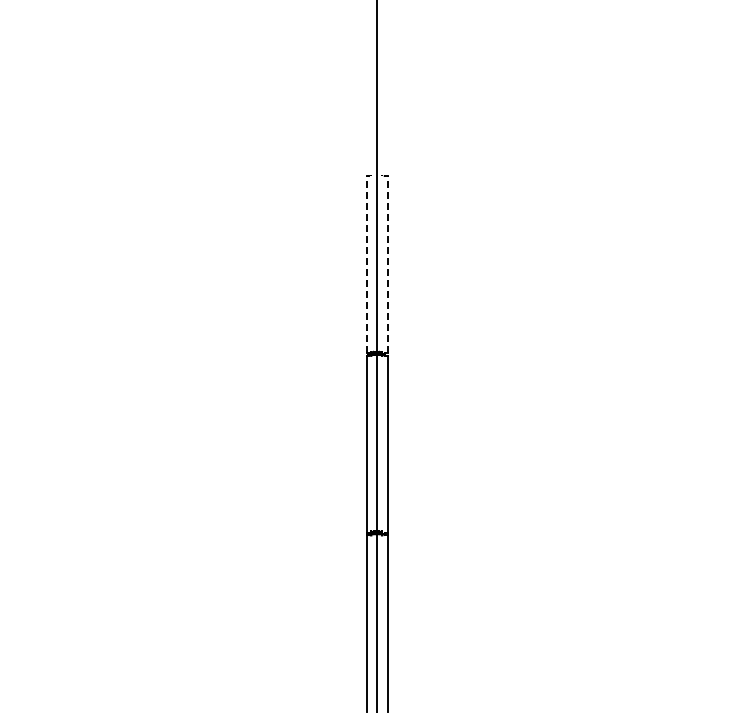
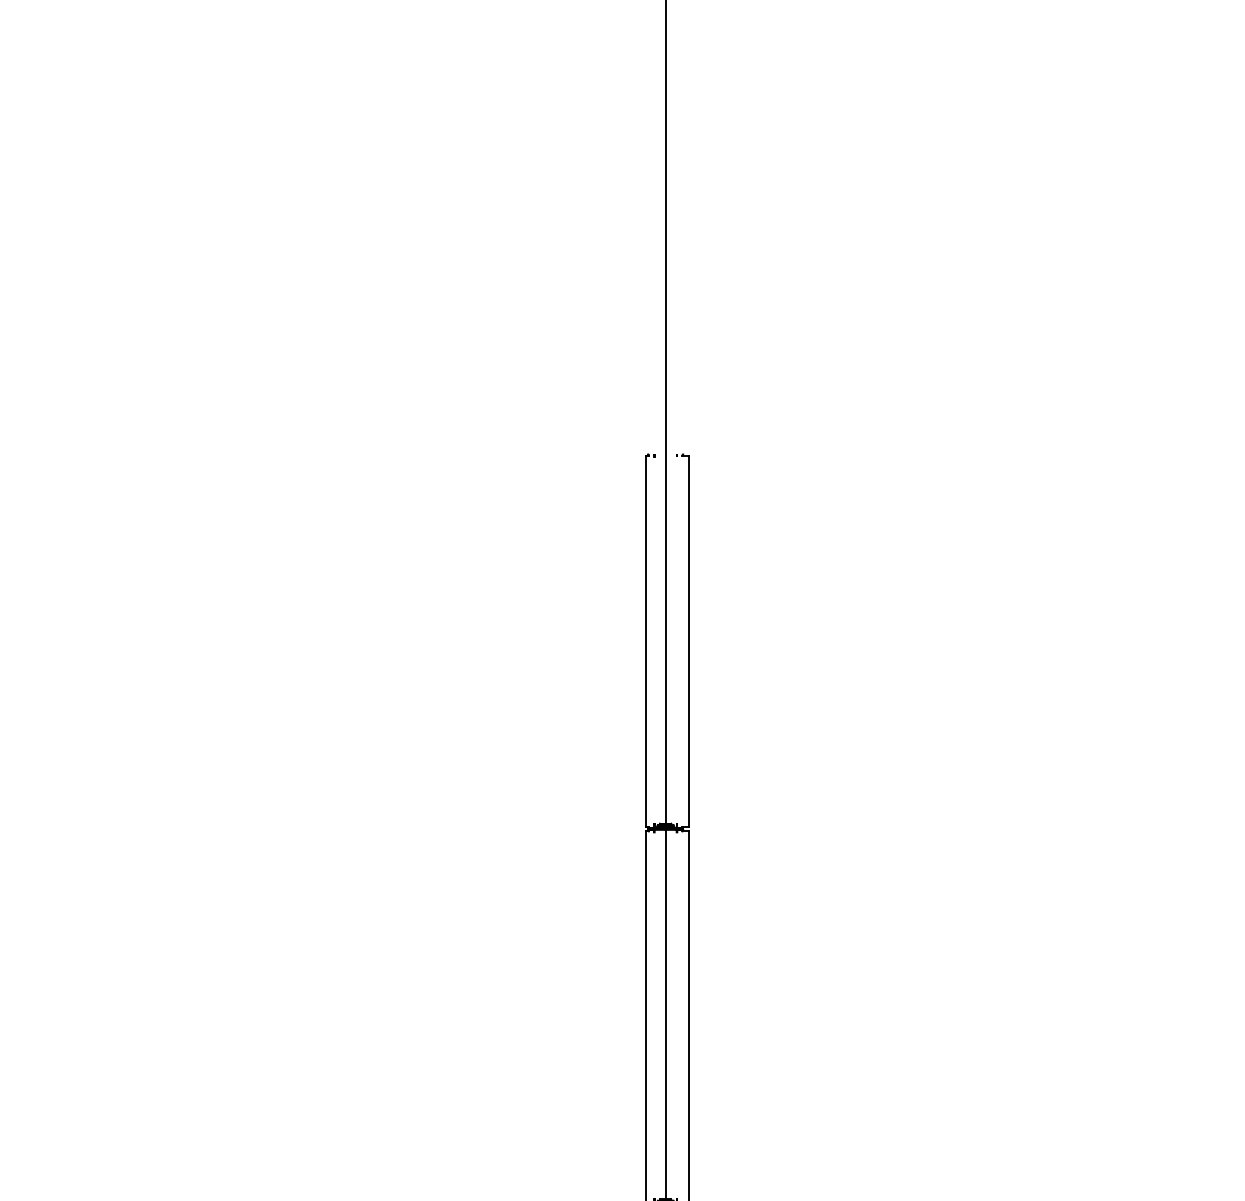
line: (367, 264) -> (646, 640), dashed -> solid
line: (387, 264) -> (688, 640), dashed -> solid

